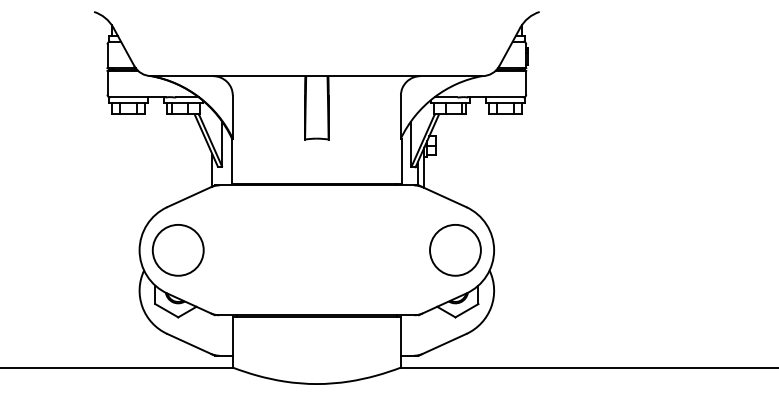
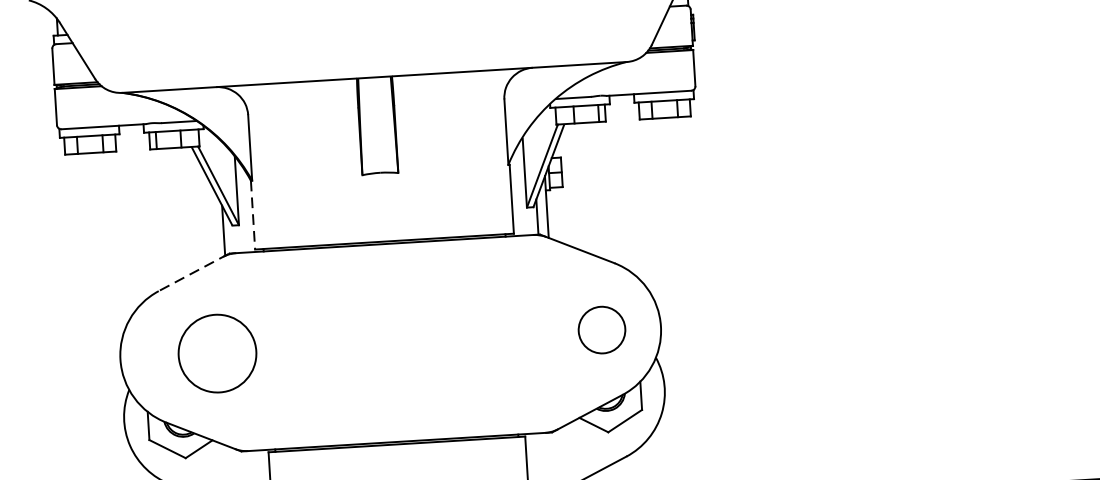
line: (232, 161) -> (253, 215), solid -> dashed
line: (190, 196) -> (193, 272), solid -> dashed
circle: (455, 249) -> (601, 328), size x0.6
circle: (177, 250) -> (216, 353), moved

